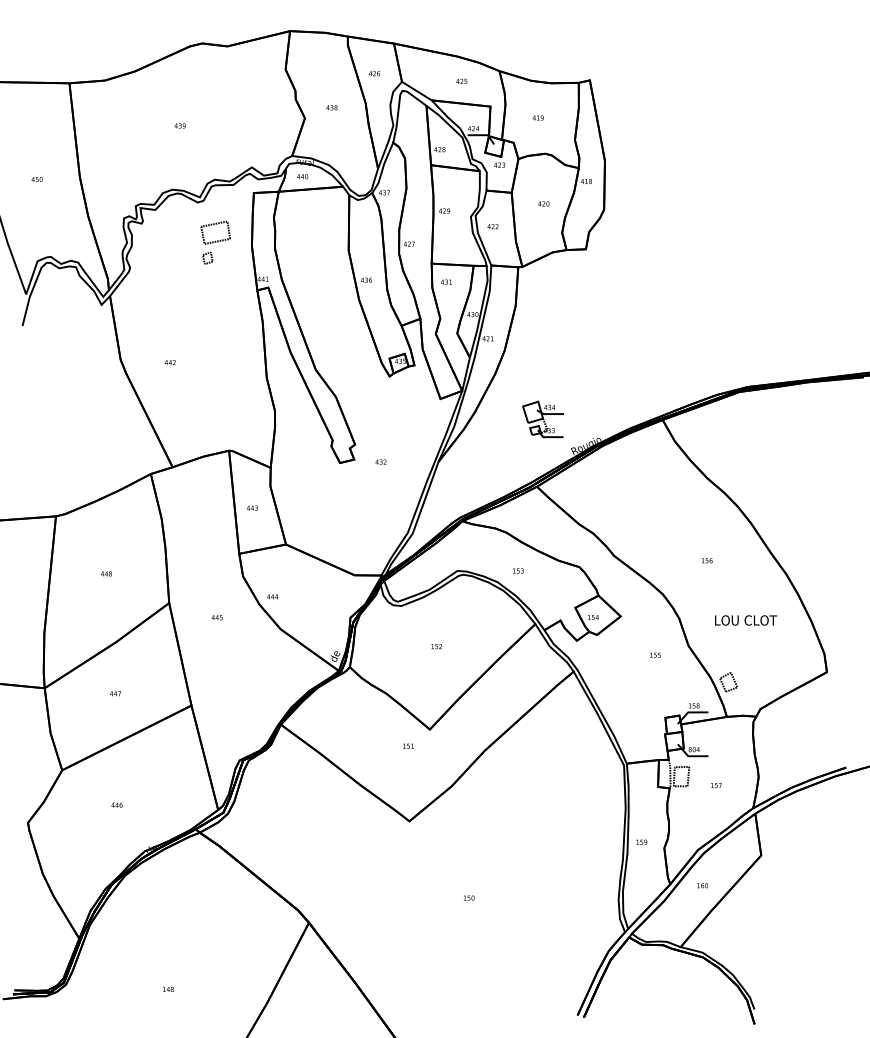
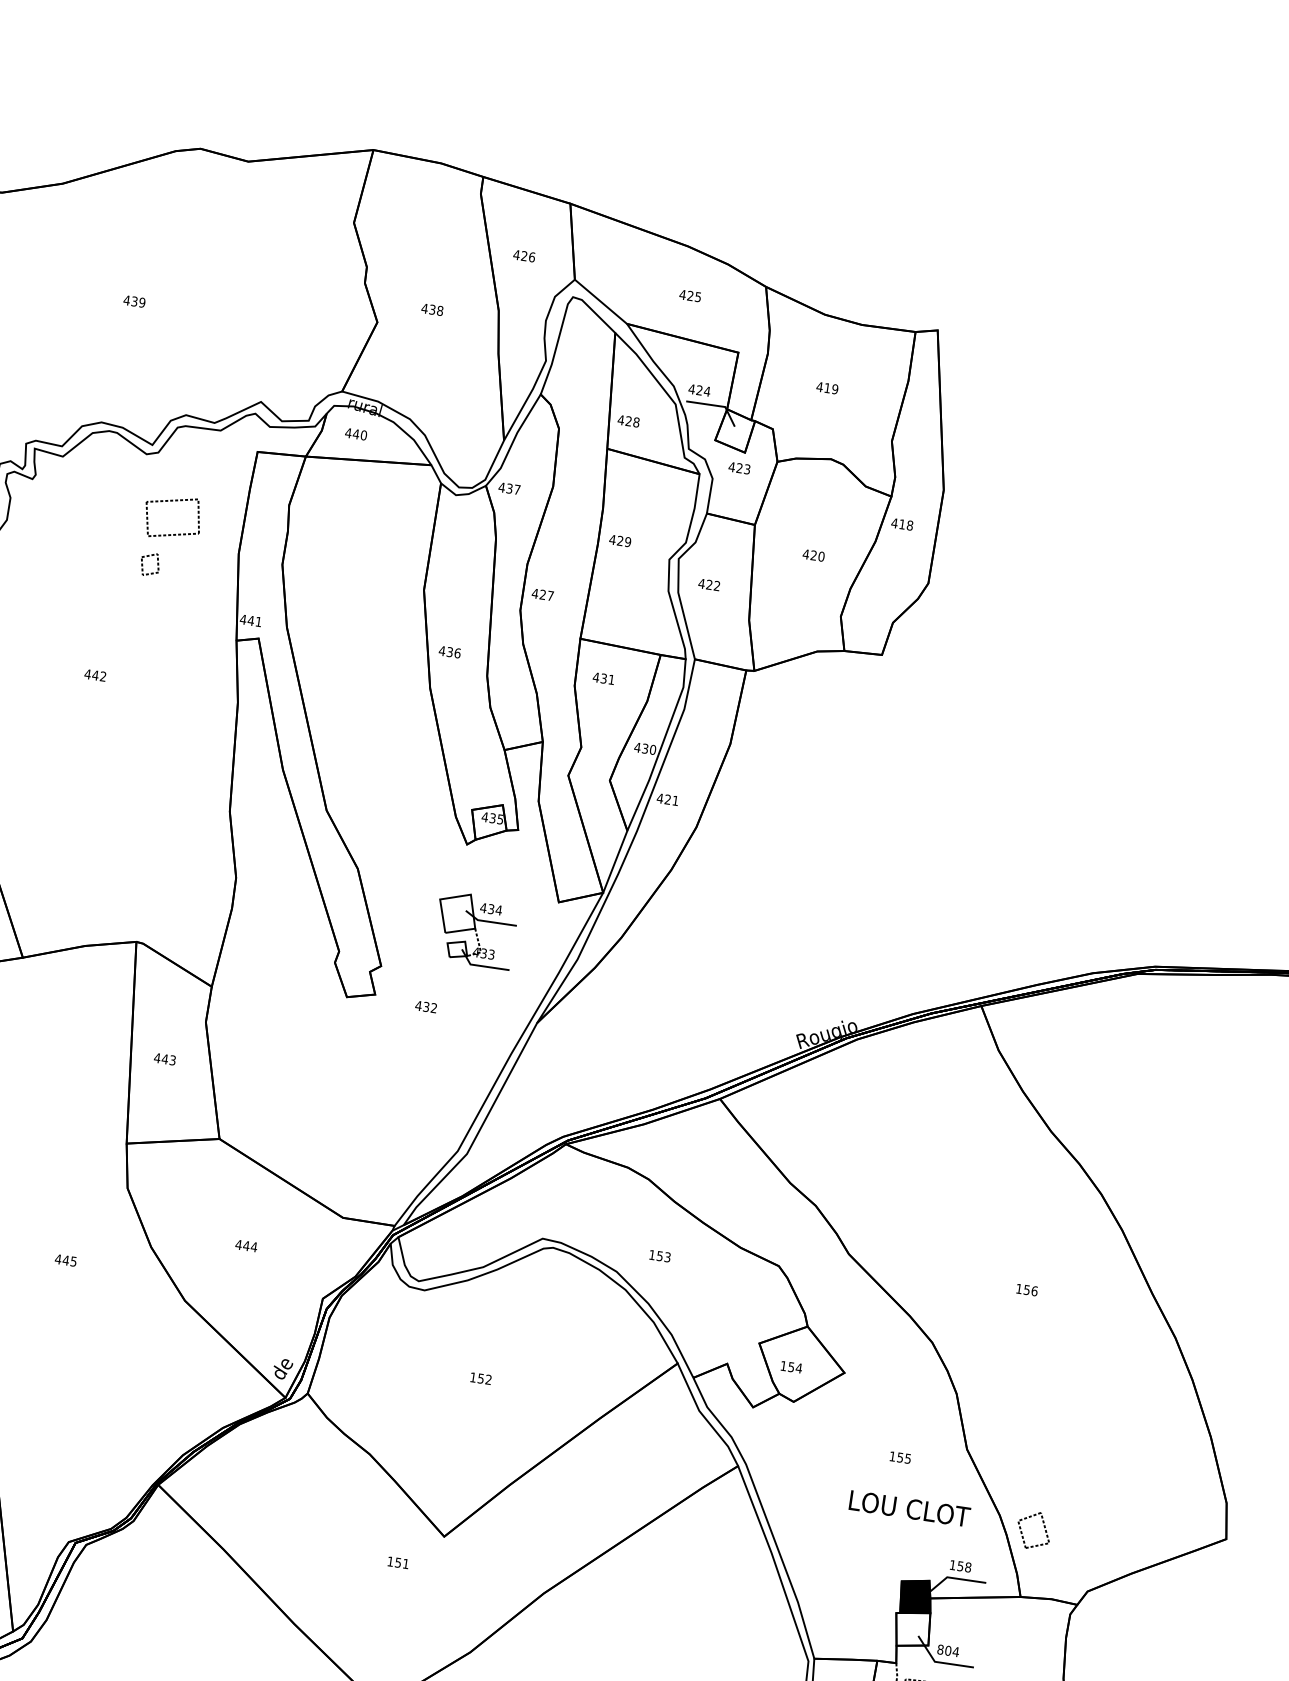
text: (169, 362) -> (93, 675), moved
part: (542, 419) -> (473, 930), moved
text: (272, 596) -> (246, 1245), moved
text: (746, 620) -> (910, 1508), moved
fill: (673, 724) -> (915, 1596), added

